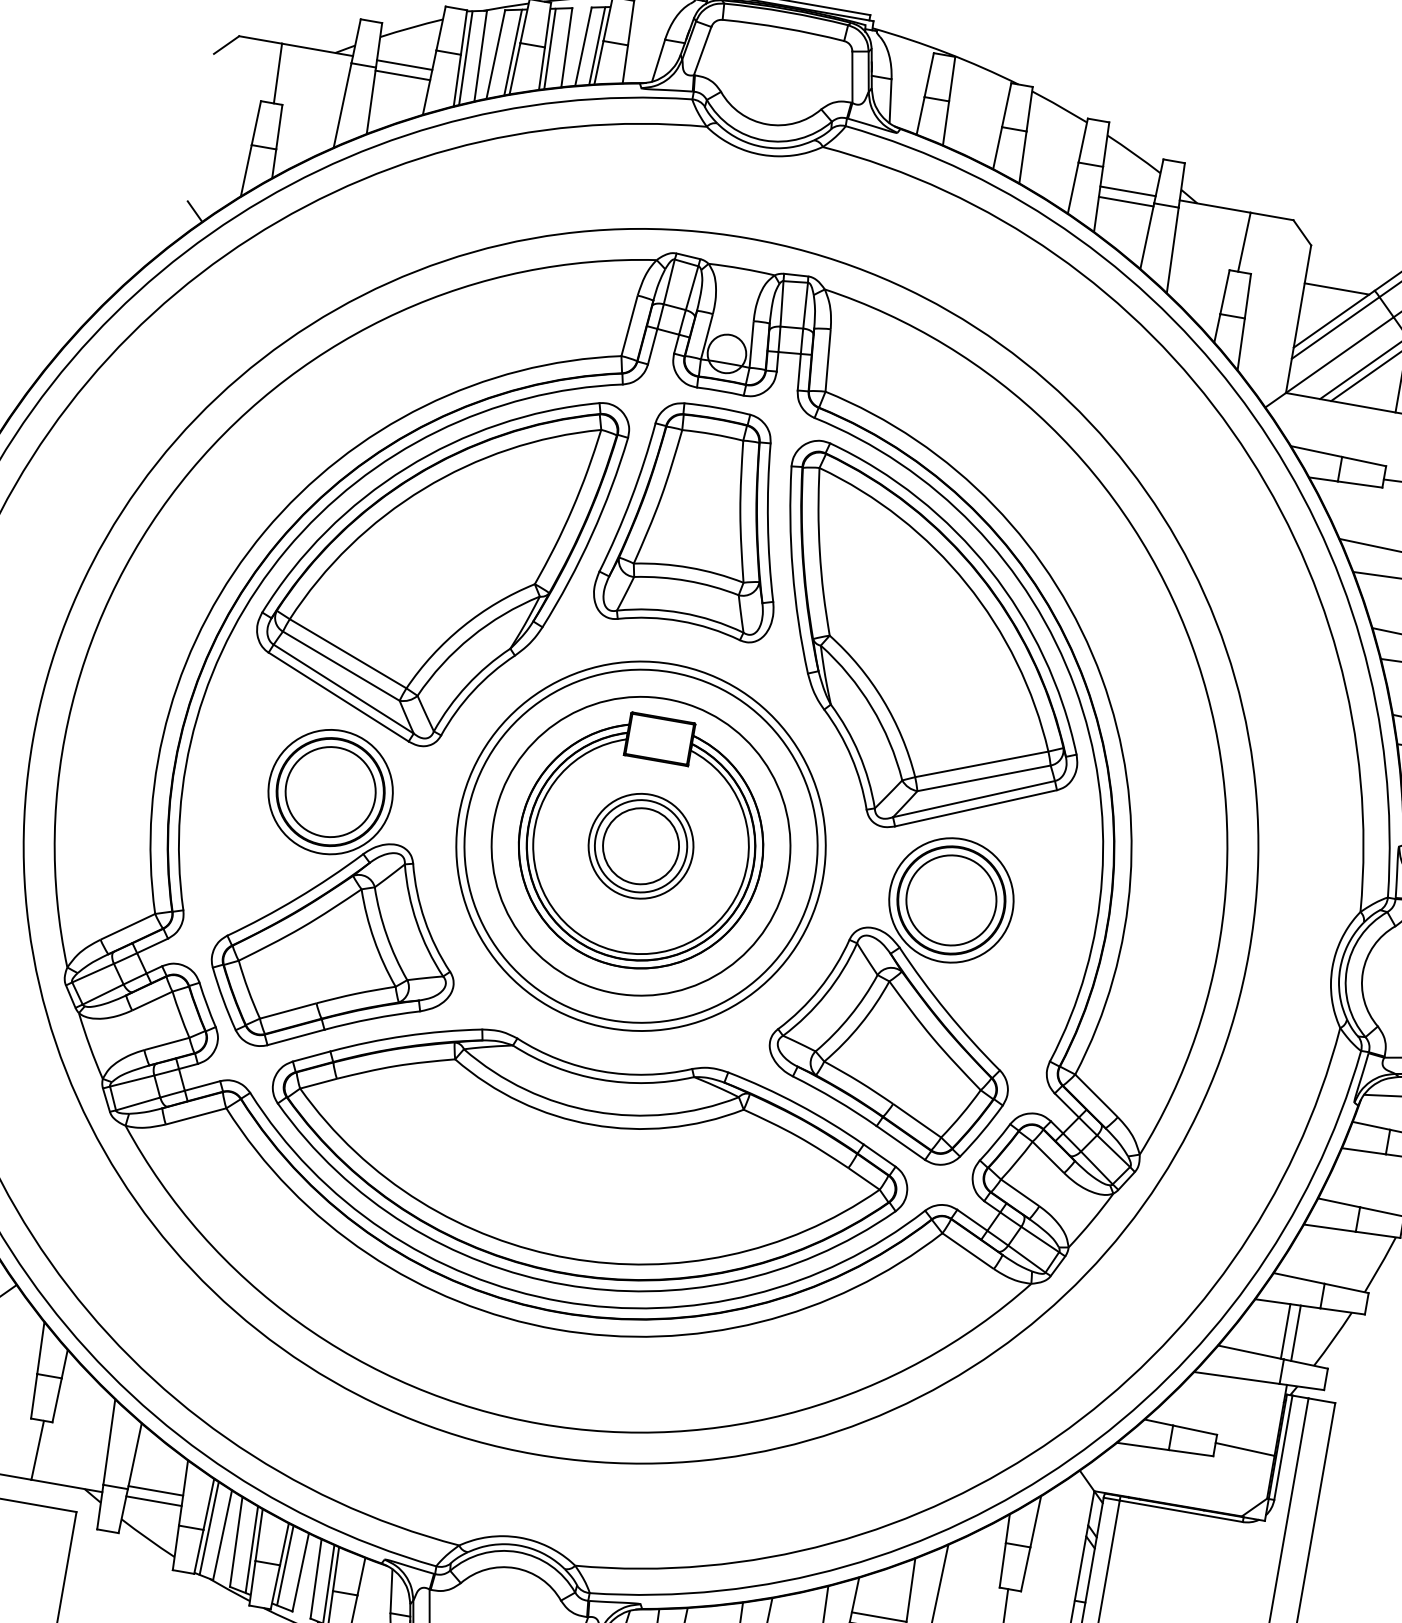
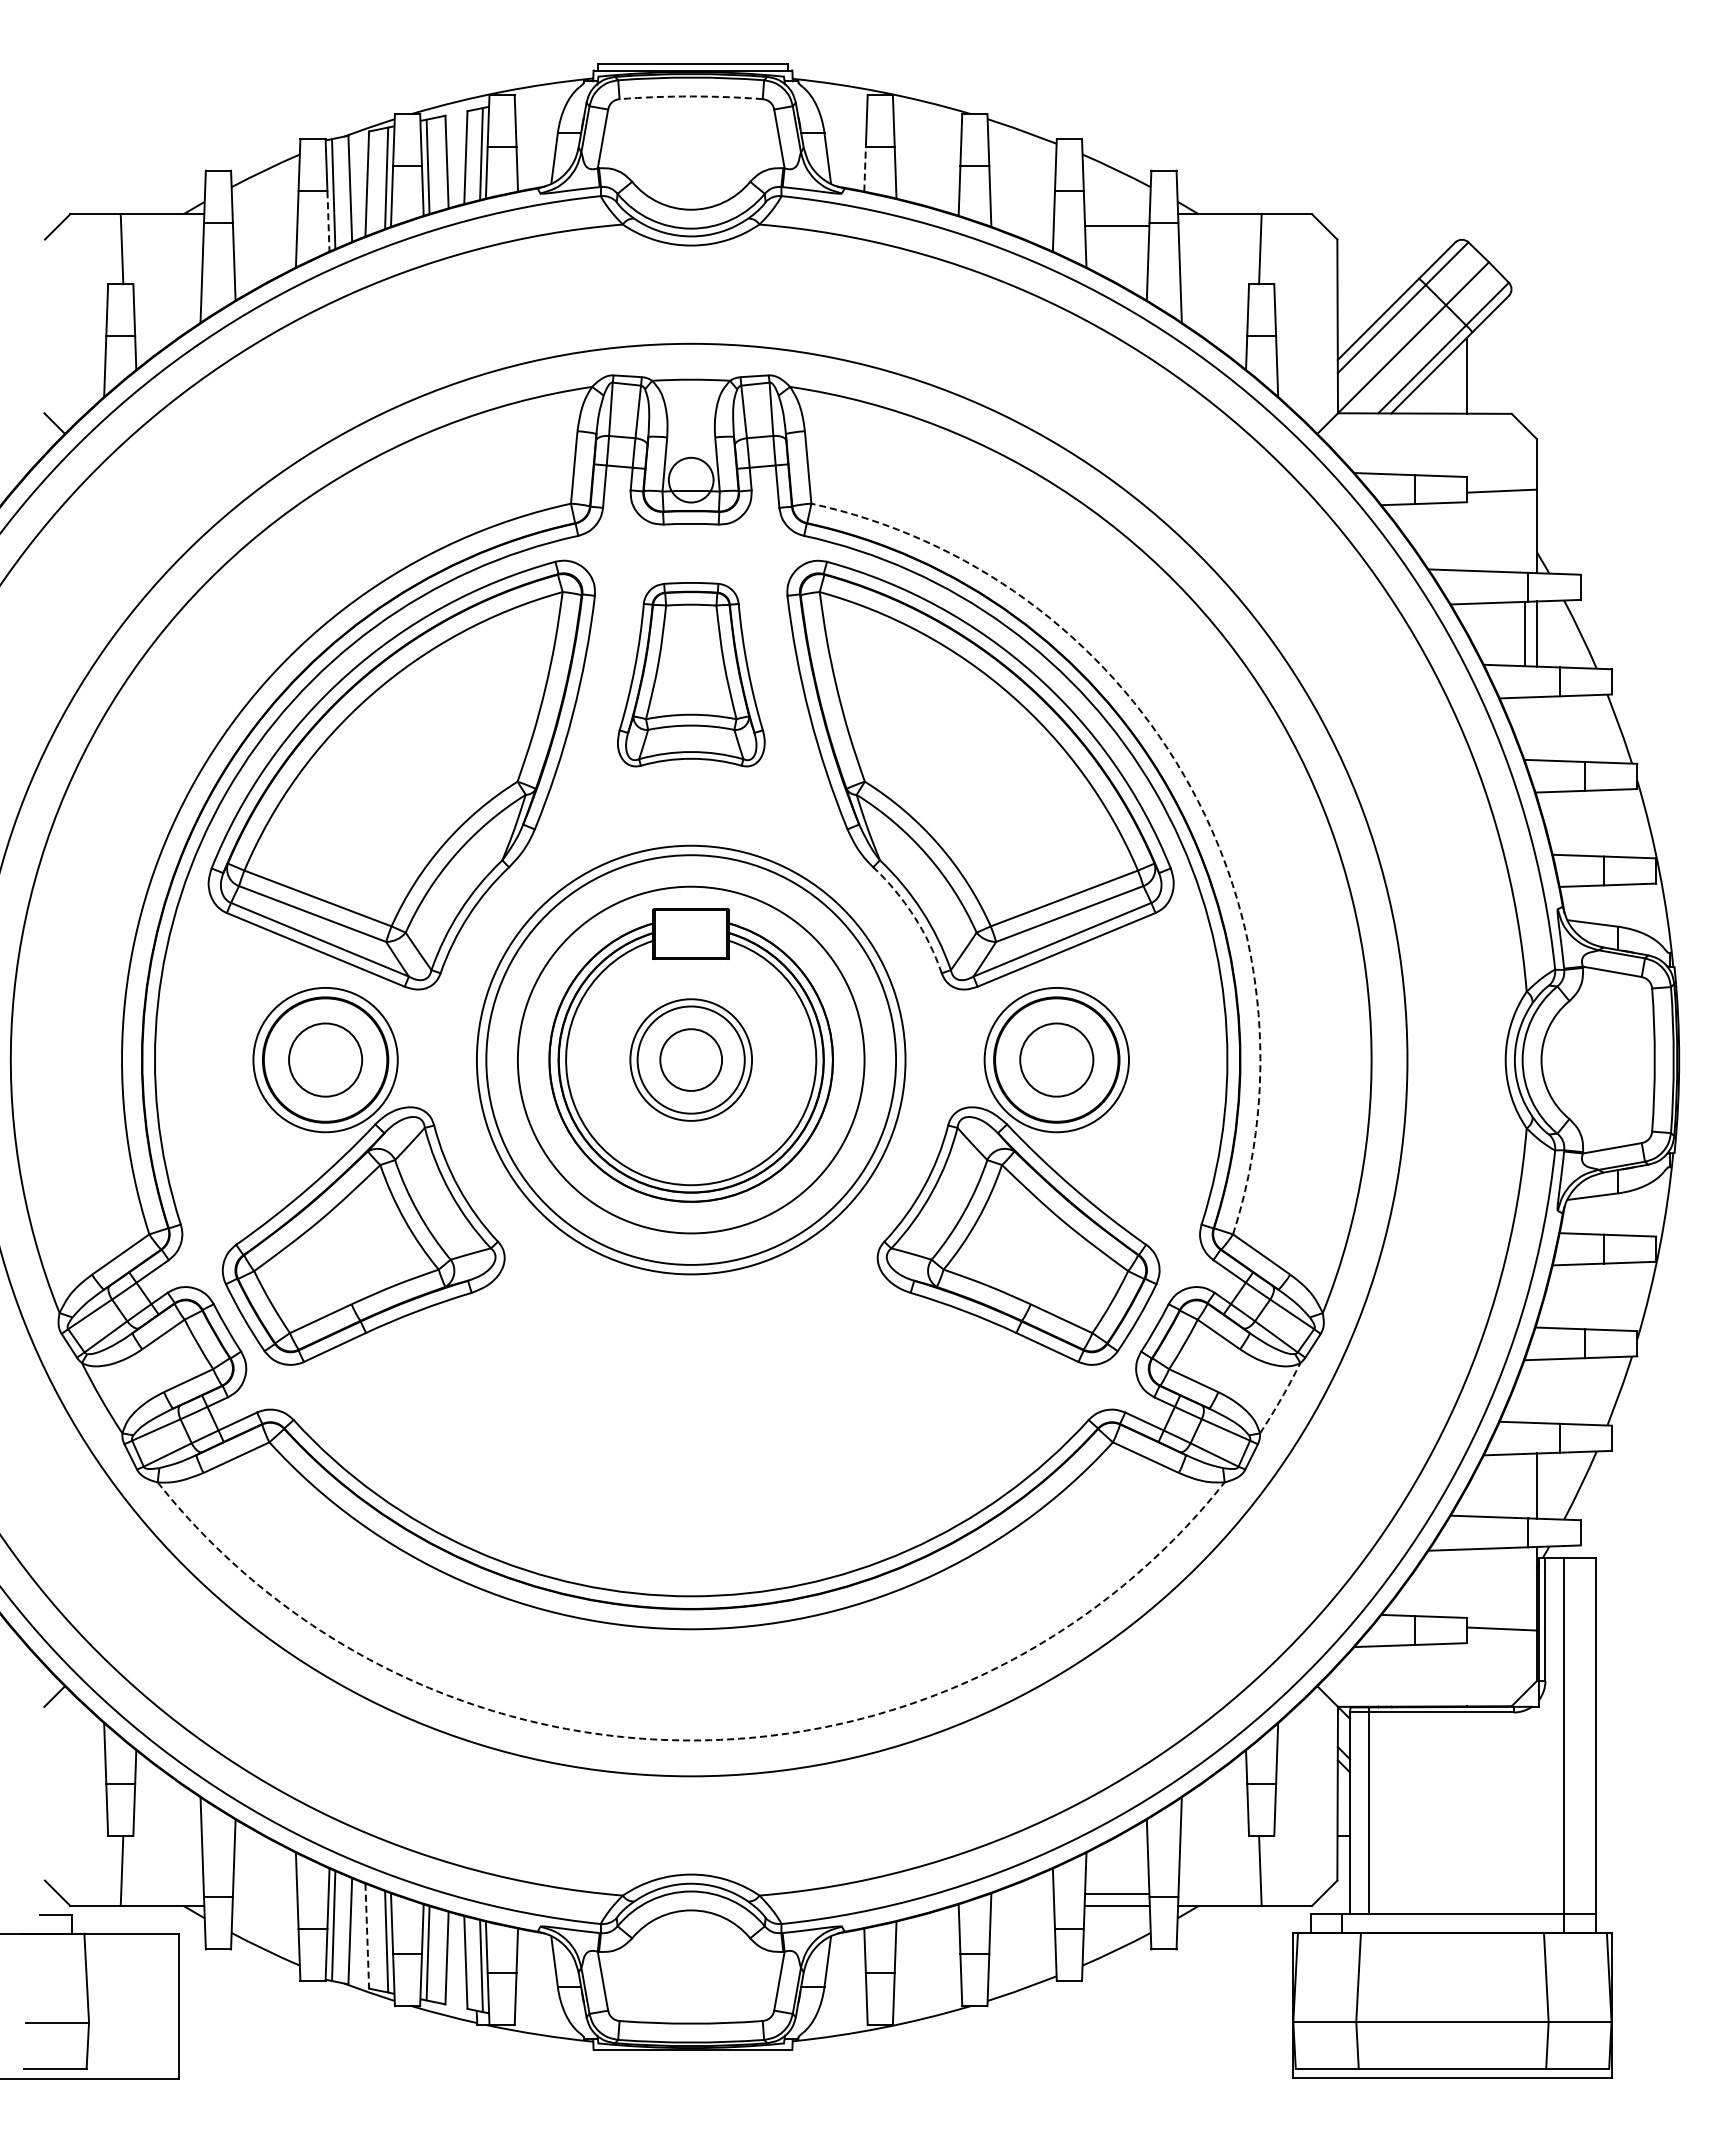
arc: (784, 28) -> (691, 96), solid -> dashed
line: (404, 65) -> (264, 214), removed
line: (403, 75) -> (265, 226), removed
line: (457, 80) -> (328, 221), solid -> dashed
line: (921, 115) -> (865, 168), solid -> dashed
line: (1127, 191) -> (1116, 214), removed
line: (1336, 289) -> (1375, 284), removed
part: (698, 518) -> (691, 674), size x0.7
arc: (1102, 677) -> (1184, 775), solid -> dashed
arc: (851, 757) -> (913, 916), solid -> dashed
circle: (330, 791) -> (325, 1059), size x0.7
circle: (641, 845) -> (691, 1059), size x0.7
circle: (951, 899) -> (1056, 1059), size x0.7
part: (585, 1166) -> (691, 1437), removed
arc: (1092, 1221) -> (1281, 1398), solid -> dashed
line: (1285, 1330) -> (1524, 1485), removed
arc: (540, 1423) -> (691, 1740), solid -> dashed
line: (156, 1490) -> (265, 1893), removed
line: (153, 1500) -> (264, 1905), removed
line: (236, 1542) -> (367, 1936), solid -> dashed

